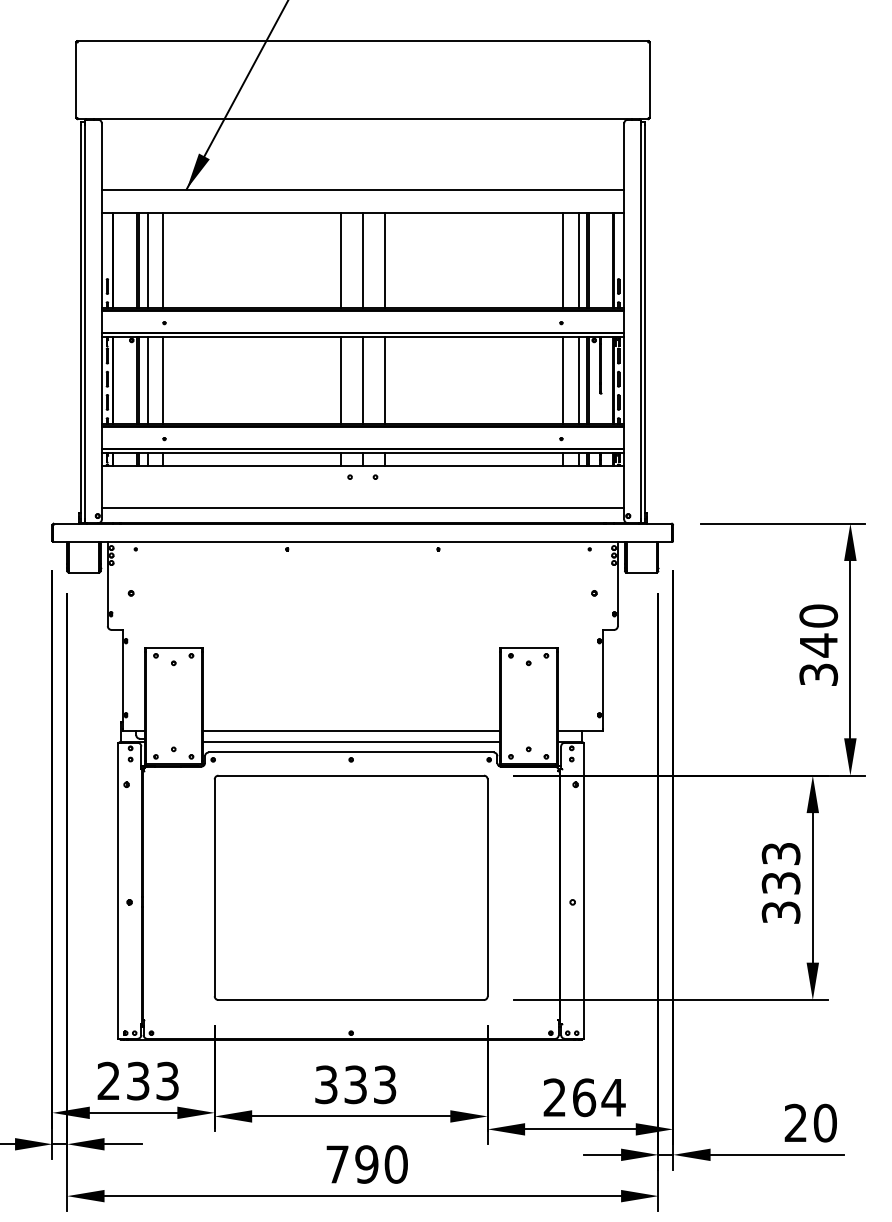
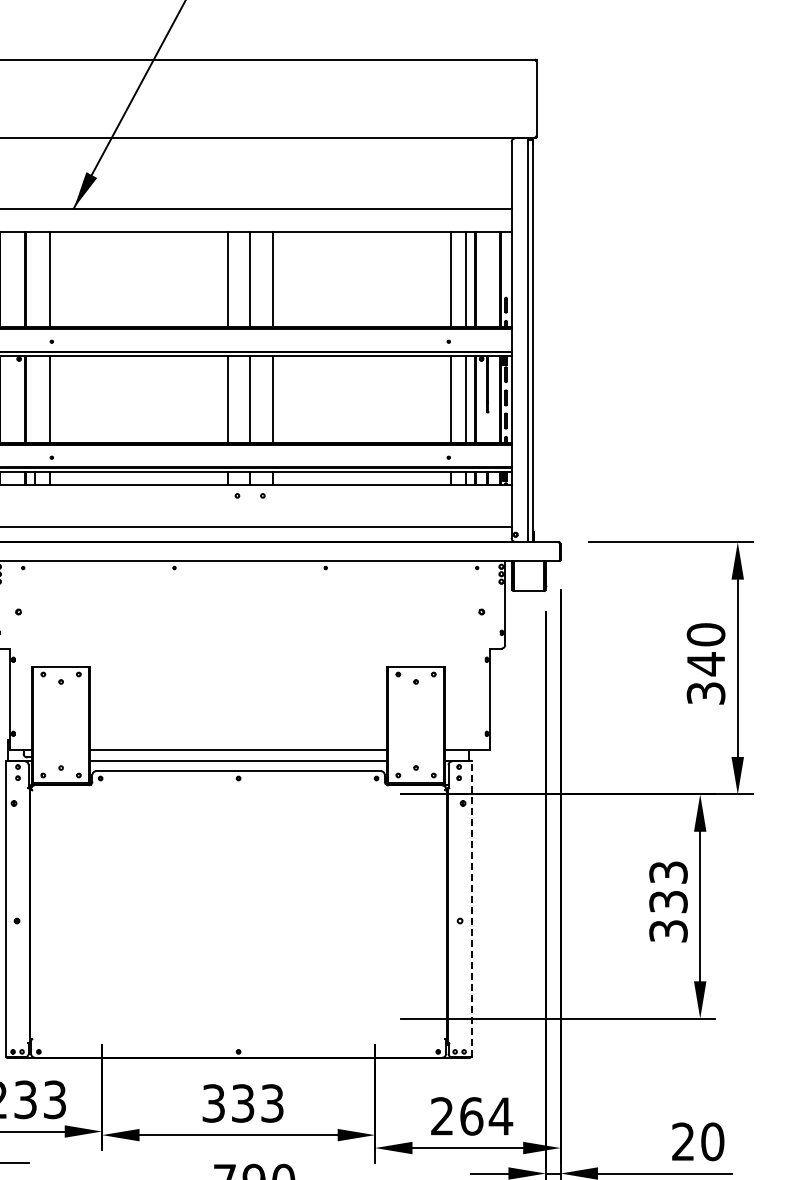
line: (147, 260) -> (34, 279), removed
line: (147, 380) -> (34, 399), removed
part: (350, 887) -> (237, 906), removed
line: (584, 890) -> (471, 909), solid -> dashed

